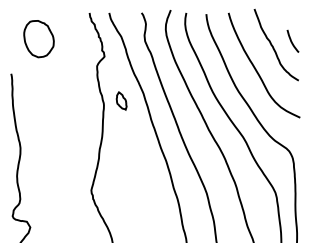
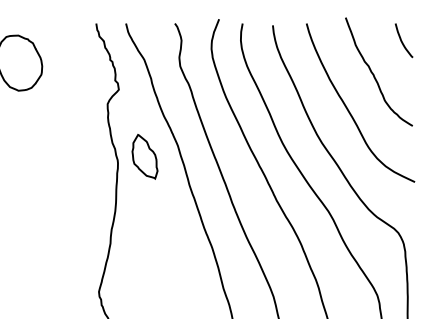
curve: (291, 40) -> (401, 39), moved
part: (121, 100) -> (144, 156), size x1.67

